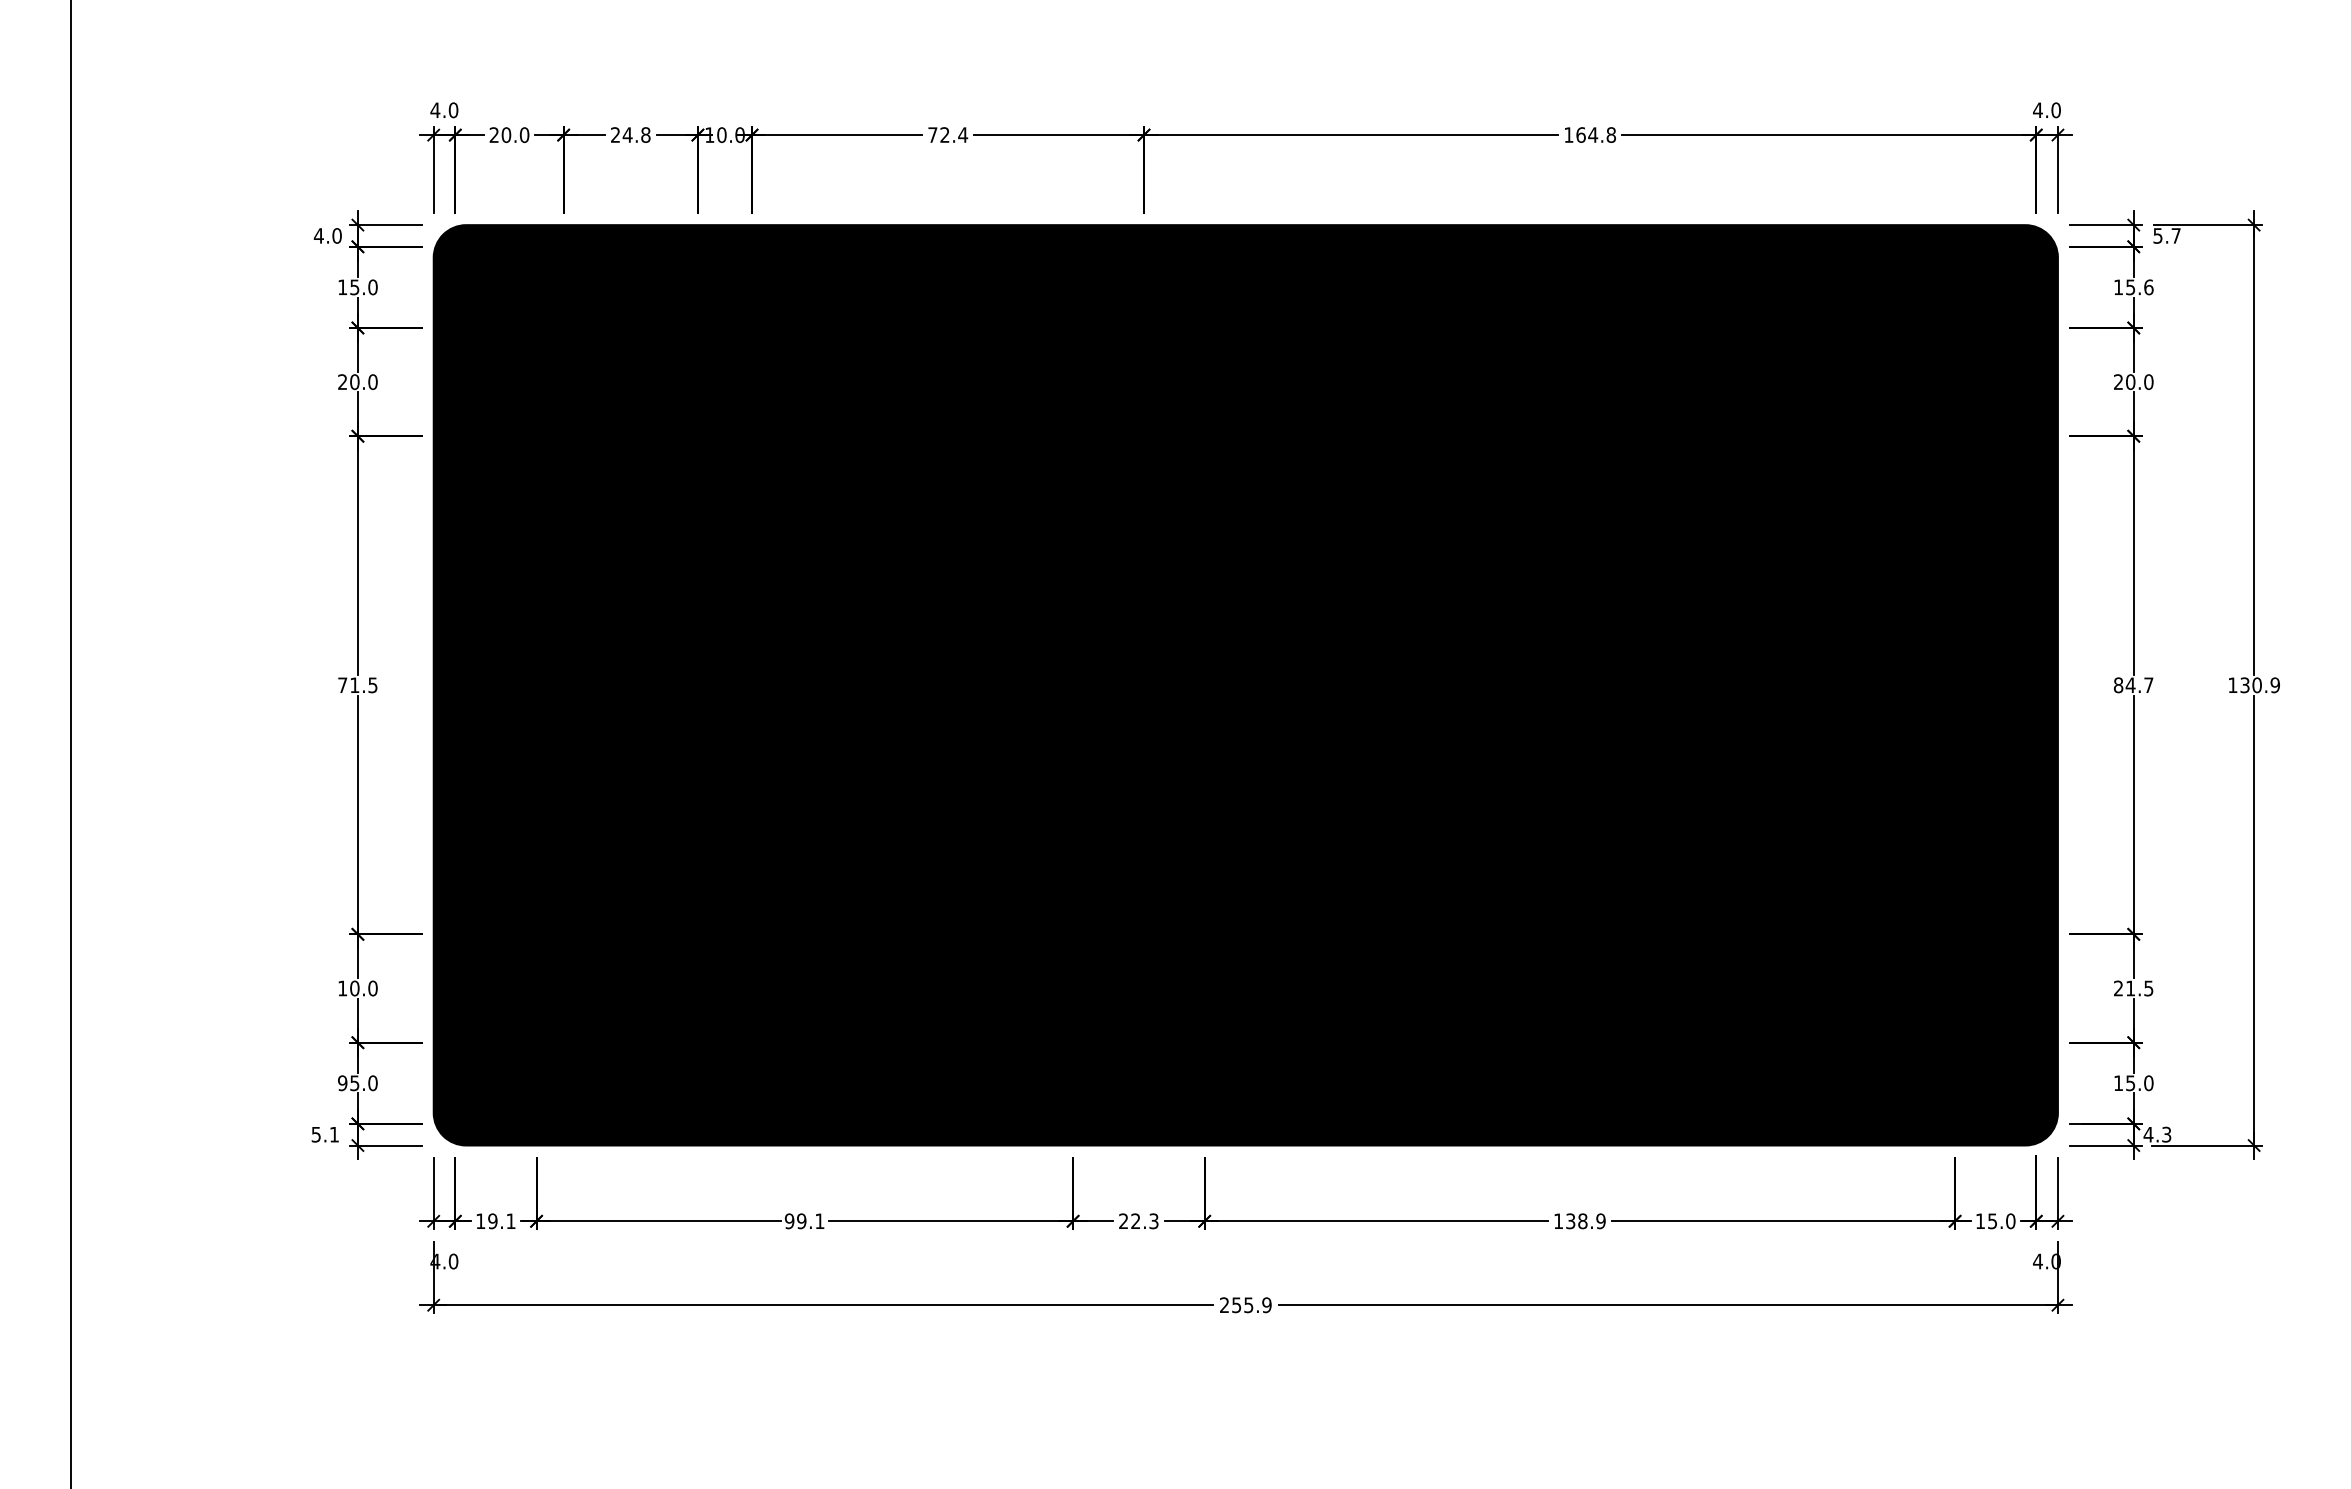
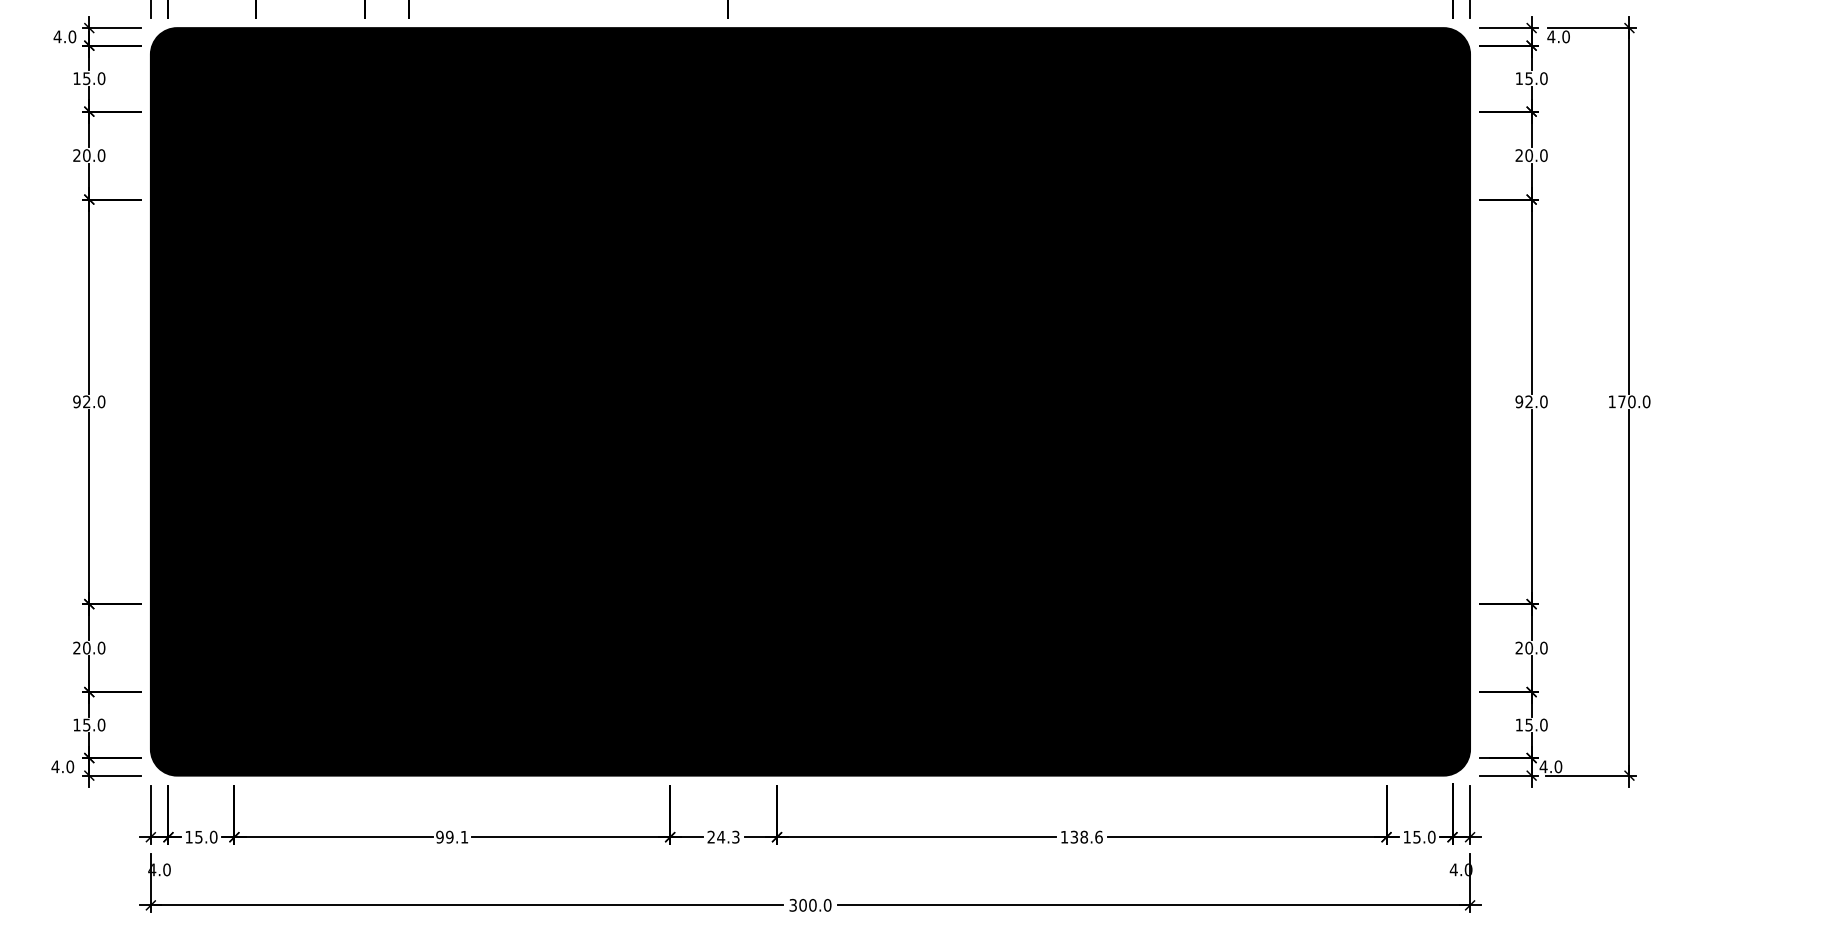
text: (2166, 235) -> (1558, 36), 5.7 -> 4.0
text: (2148, 286) -> (1543, 77), 15.6 -> 15.0
text: (357, 685) -> (88, 402), 71.5 -> 92.0
text: (2133, 685) -> (1531, 402), 84.7 -> 92.0
text: (2259, 685) -> (1633, 402), 130.9 -> 170.0
text: (342, 988) -> (76, 648), 10.0 -> 20.0
text: (2139, 988) -> (1536, 648), 21.5 -> 20.0
text: (342, 1083) -> (76, 725), 95.0 -> 15.0
text: (325, 1134) -> (62, 766), 5.1 -> 4.0
text: (2166, 1134) -> (1558, 766), 4.3 -> 4.0
text: (1135, 1220) -> (720, 836), 22.3 -> 24.3
text: (501, 1221) -> (205, 837), 19.1 -> 15.0
text: (1600, 1221) -> (1098, 837), 138.9 -> 138.6
text: (1245, 1305) -> (810, 905), 255.9 -> 300.0

